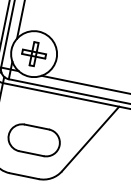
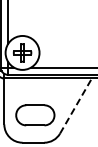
line: (91, 139) -> (76, 106), solid -> dashed

